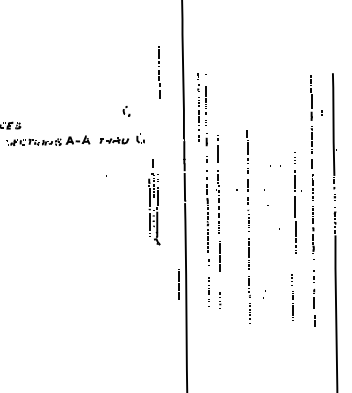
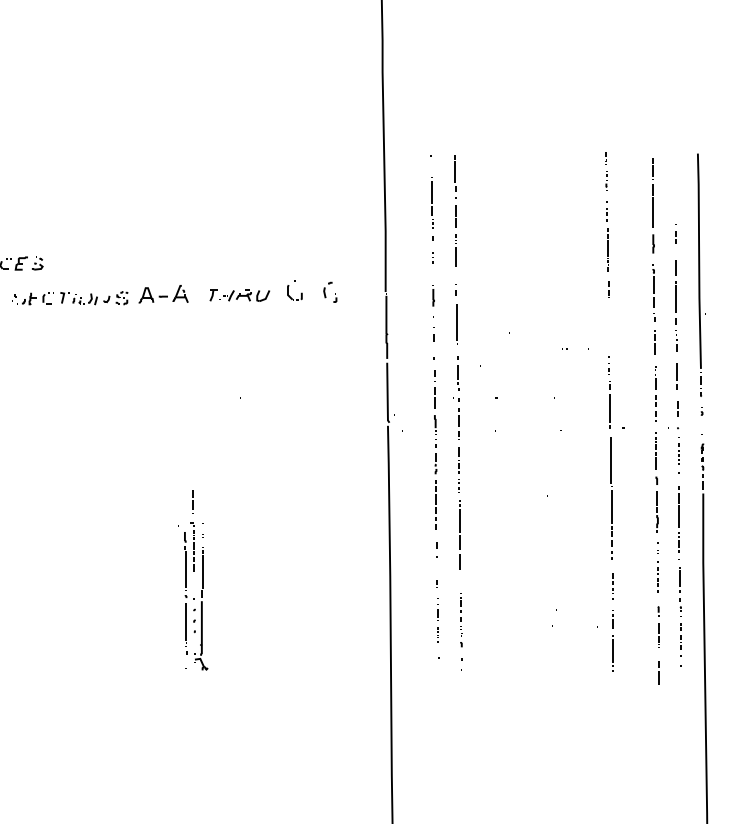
part: (159, 72) -> (455, 210), moved
part: (198, 107) -> (606, 223), moved
part: (126, 111) -> (330, 292), moved
part: (154, 202) -> (196, 581), moved
part: (297, 202) -> (615, 451), moved
part: (248, 226) -> (678, 462), moved
line: (178, 284) -> (374, 596), removed
part: (220, 299) -> (462, 627), size x1.67

